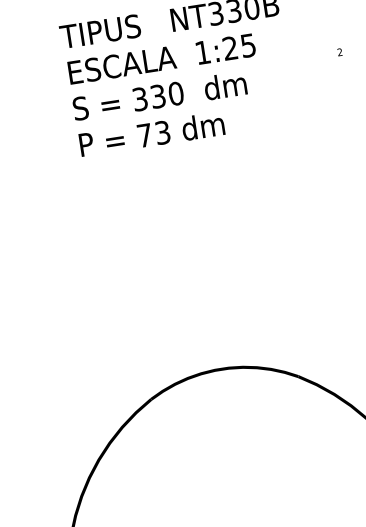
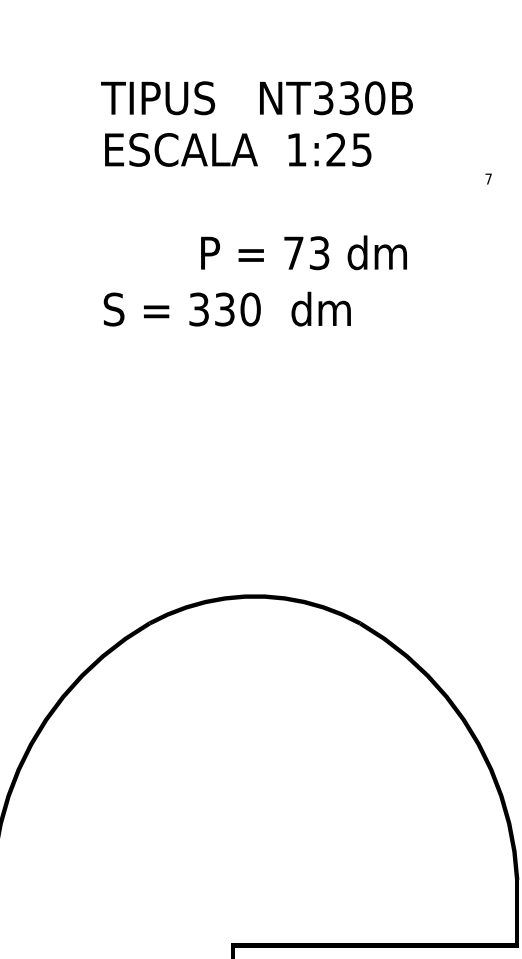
text: (339, 51) -> (488, 178), 2 -> 7
text: (159, 95) -> (226, 308), moved
text: (151, 134) -> (303, 252), moved

